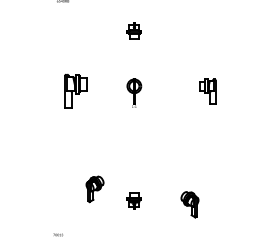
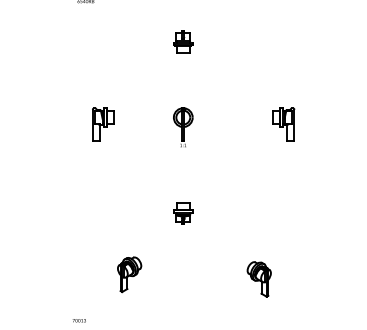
part: (75, 91) -> (102, 124), size x0.71
part: (94, 189) -> (128, 274), moved
part: (133, 200) -> (182, 213), moved

